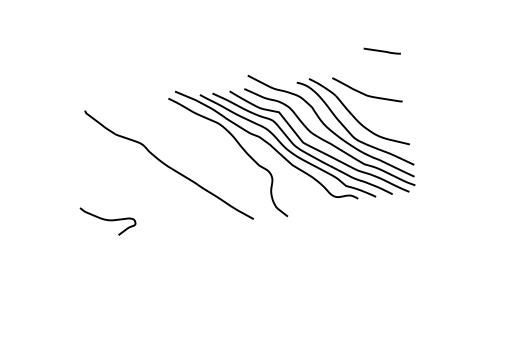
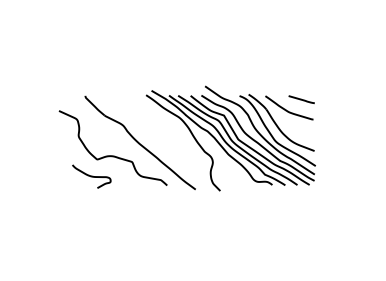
line: (381, 50) -> (301, 99), moved
curve: (133, 187) -> (112, 155), added

